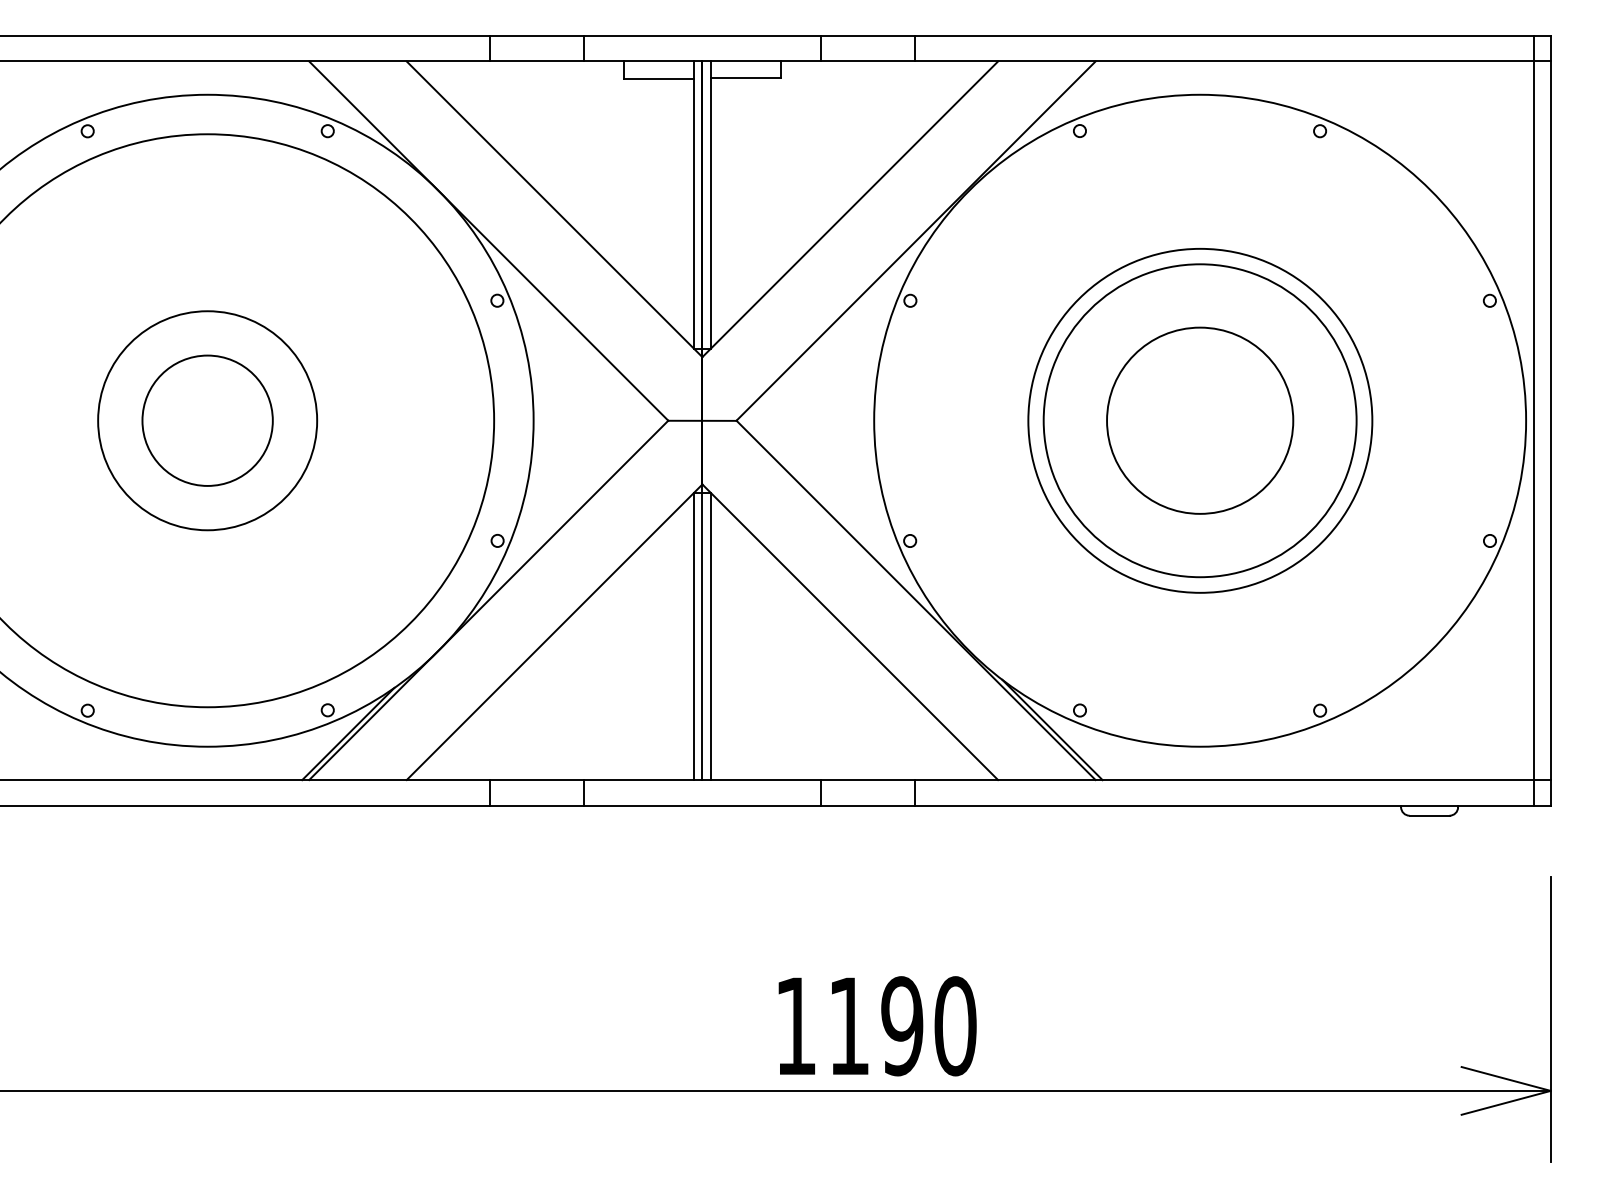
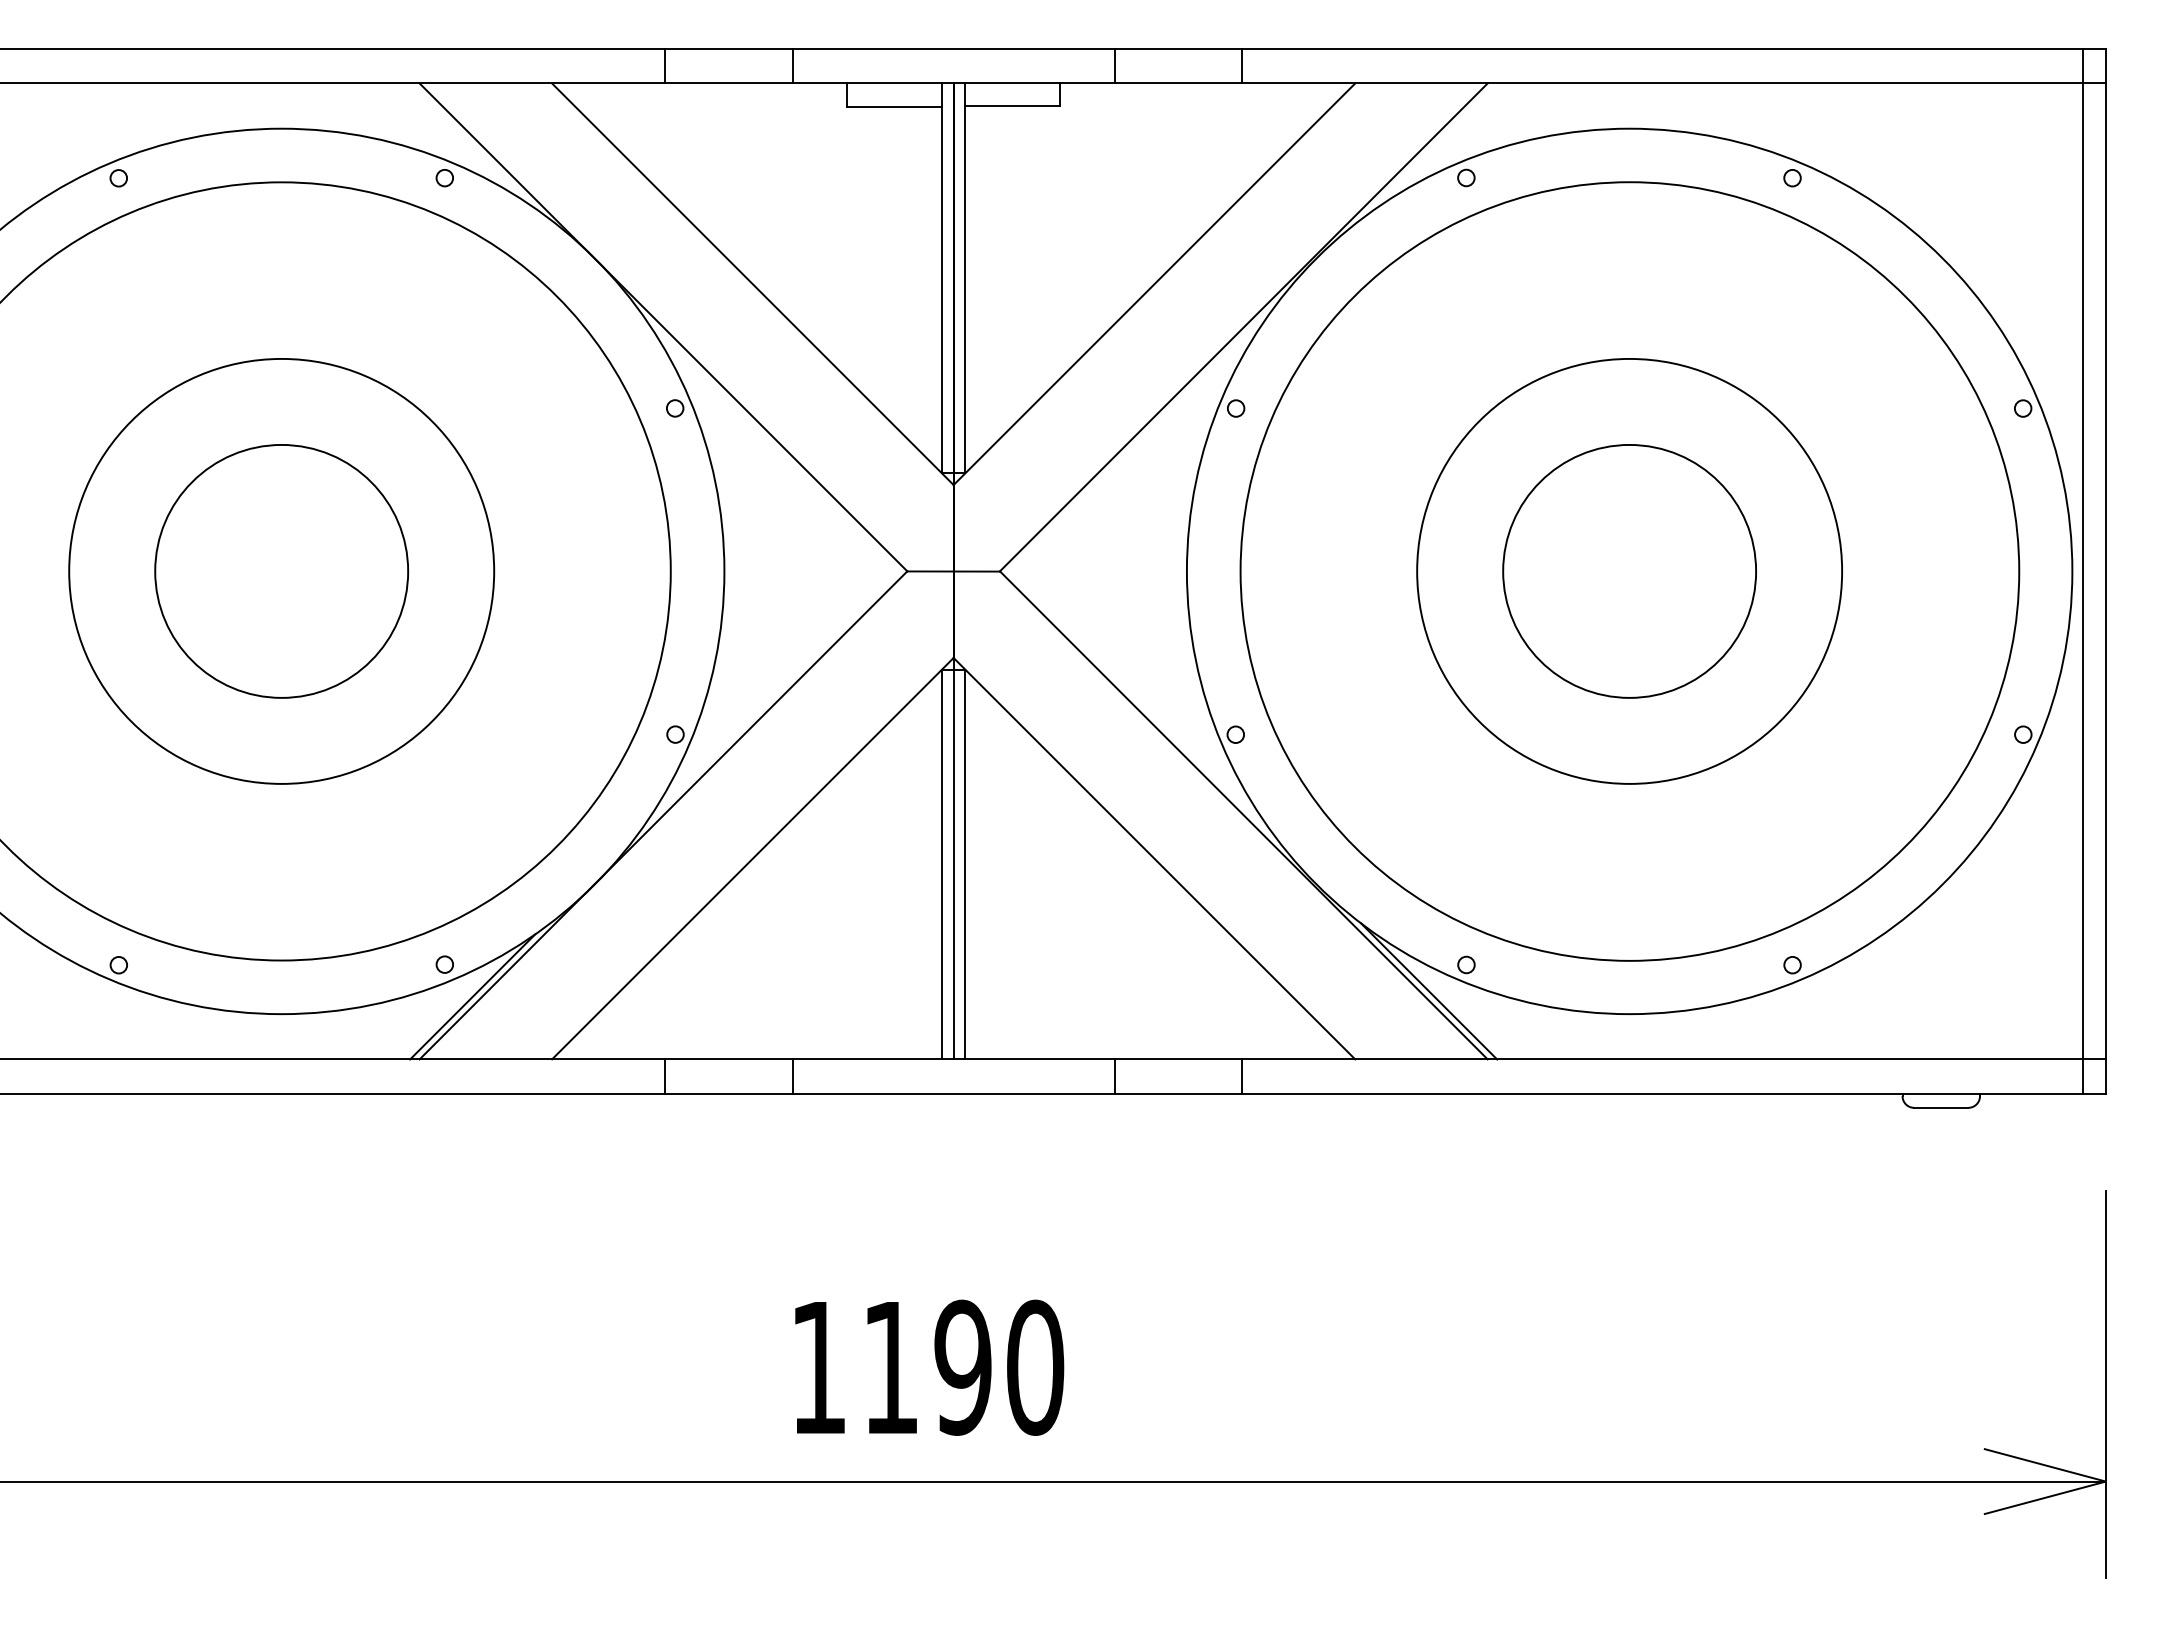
circle: (207, 420) -> (281, 570), size x1.43
circle: (207, 420) -> (281, 570), size x1.43
circle: (1200, 420) -> (1629, 571), size x1.67
text: (877, 1026) -> (929, 1367), moved

